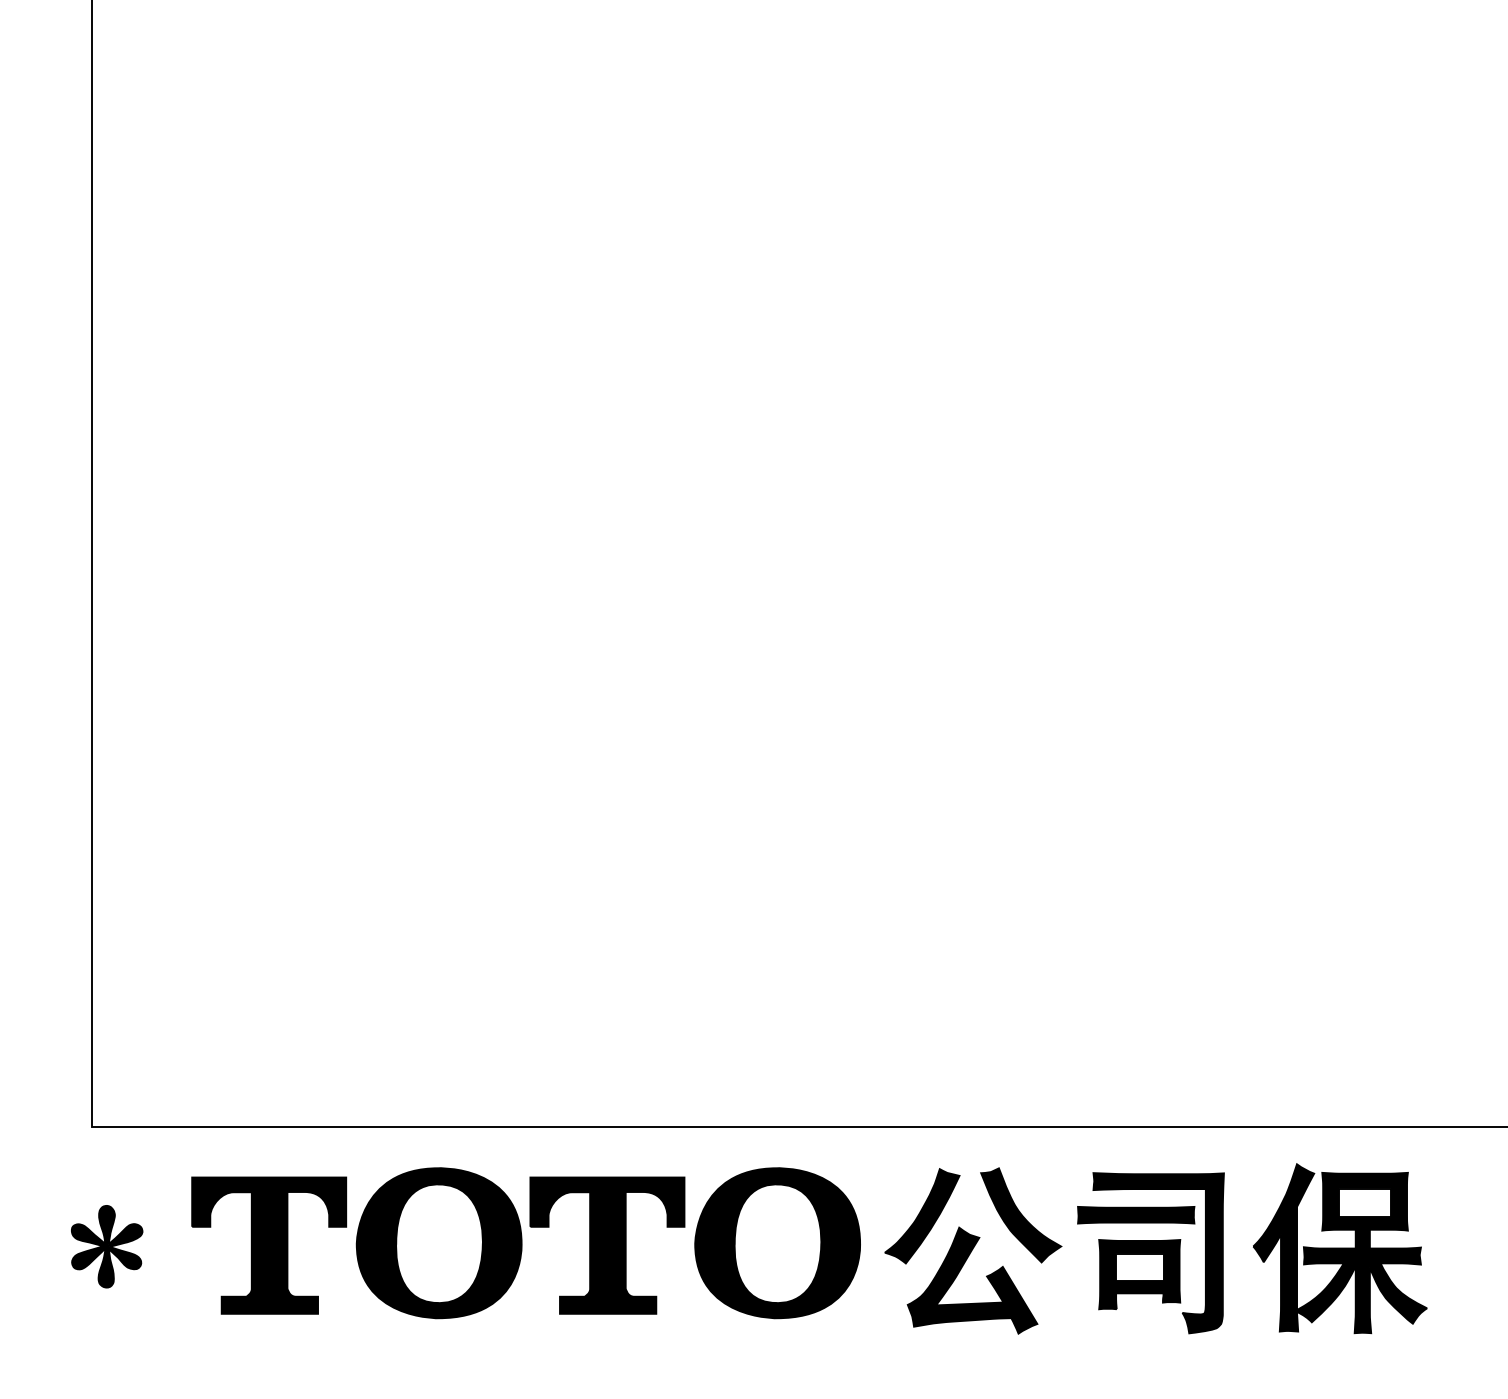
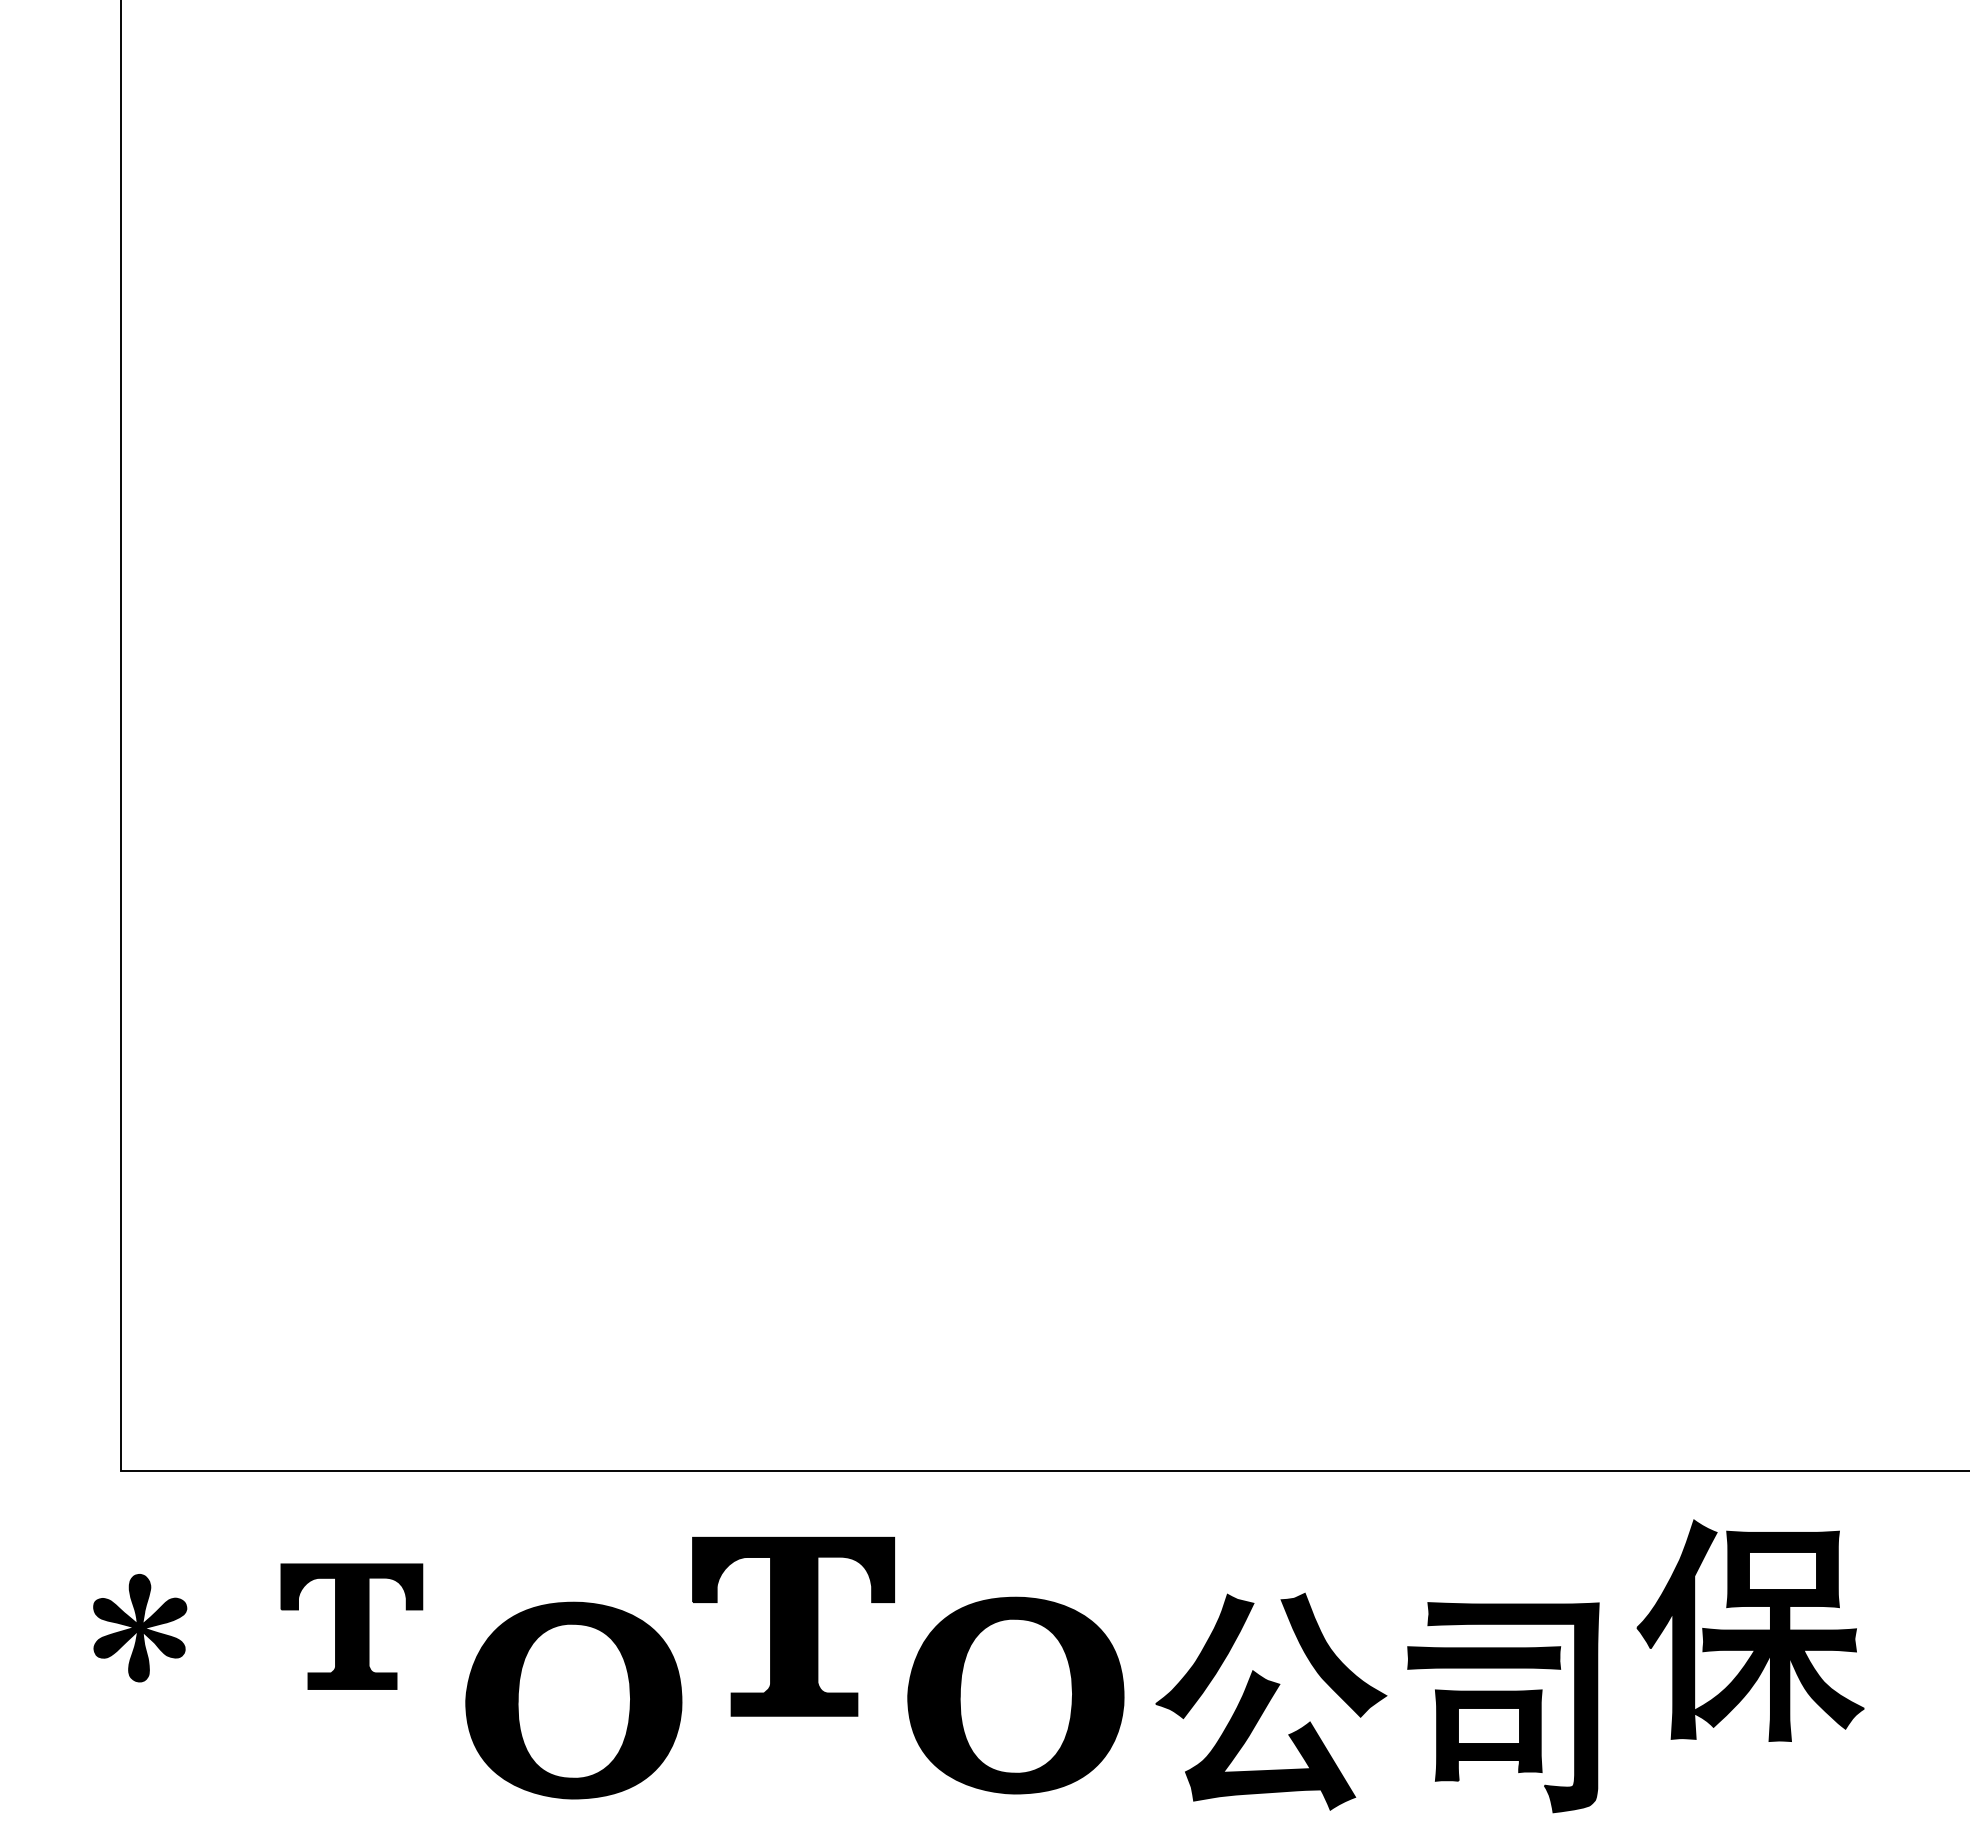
part: (438, 1243) -> (573, 1700), moved
part: (777, 1243) -> (1015, 1695), moved
part: (268, 1245) -> (351, 1626), size x0.7
part: (973, 1250) -> (1271, 1701), moved
part: (1151, 1253) -> (1503, 1707), moved

